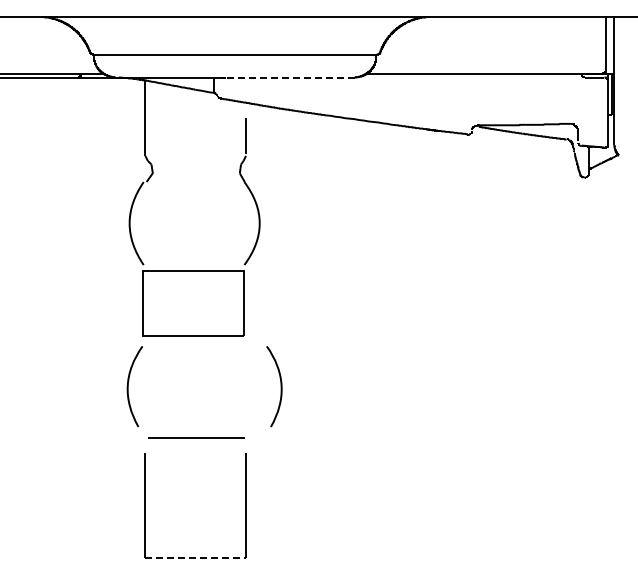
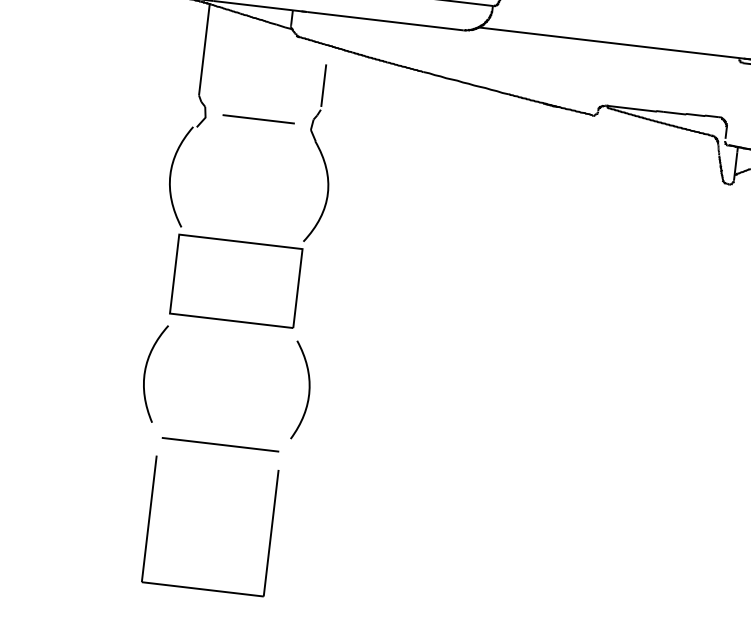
line: (289, 77) -> (384, 21), dashed -> solid
line: (195, 169) -> (257, 119), added
curve: (280, 386) -> (308, 391), moved
line: (196, 557) -> (203, 588), dashed -> solid

